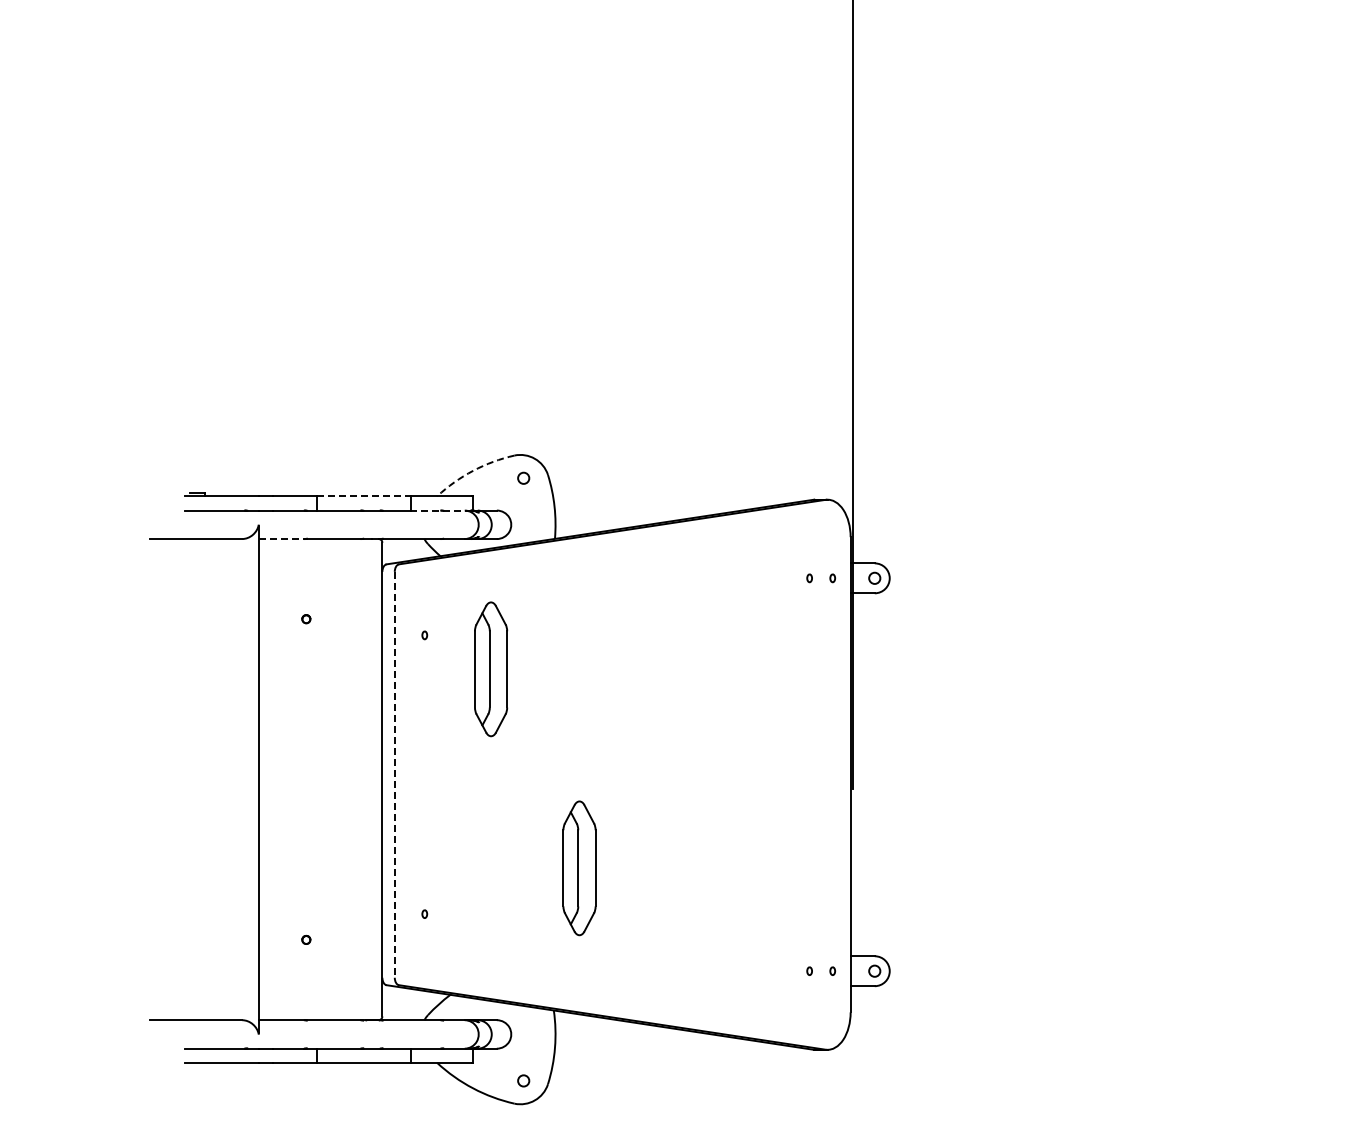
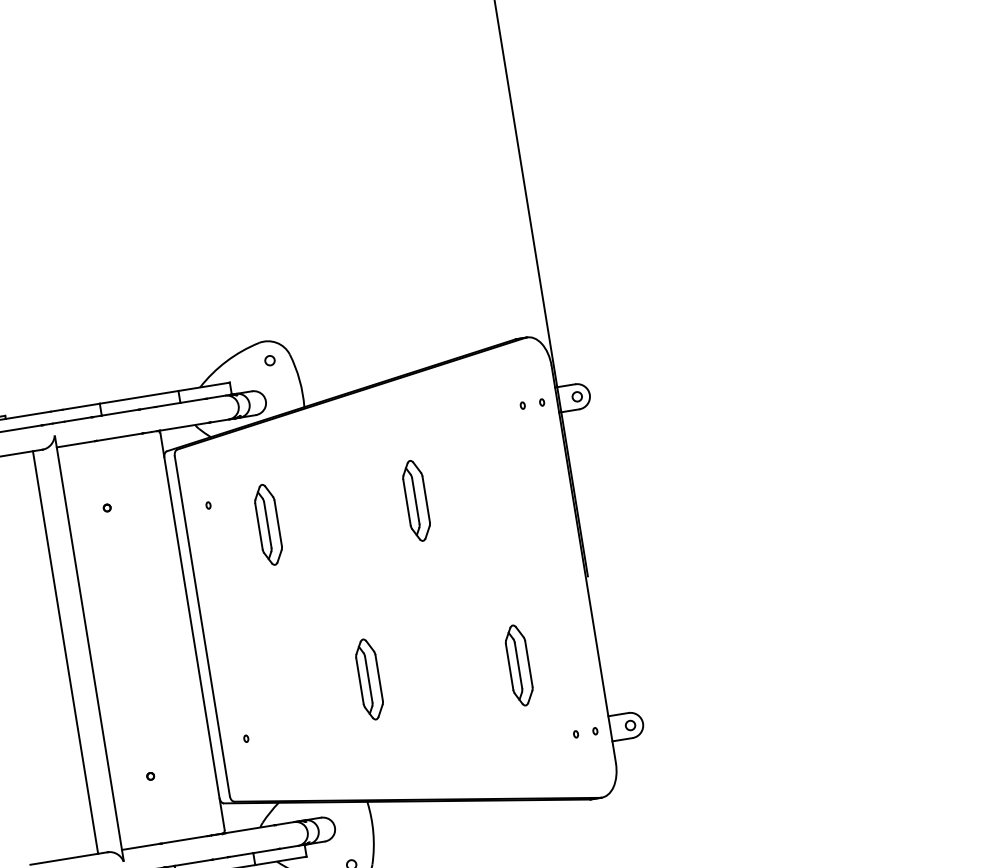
arc: (473, 470) -> (226, 360), dashed -> solid
line: (364, 496) -> (139, 397), dashed -> solid
line: (441, 510) -> (205, 398), dashed -> solid
line: (281, 539) -> (75, 444), dashed -> solid
part: (490, 668) -> (268, 524), size x0.71
part: (667, 668) -> (416, 500), added
line: (394, 774) -> (202, 626), dashed -> solid
line: (230, 779) -> (65, 652), added
part: (579, 868) -> (369, 679), size x0.71
part: (756, 879) -> (519, 664), added

